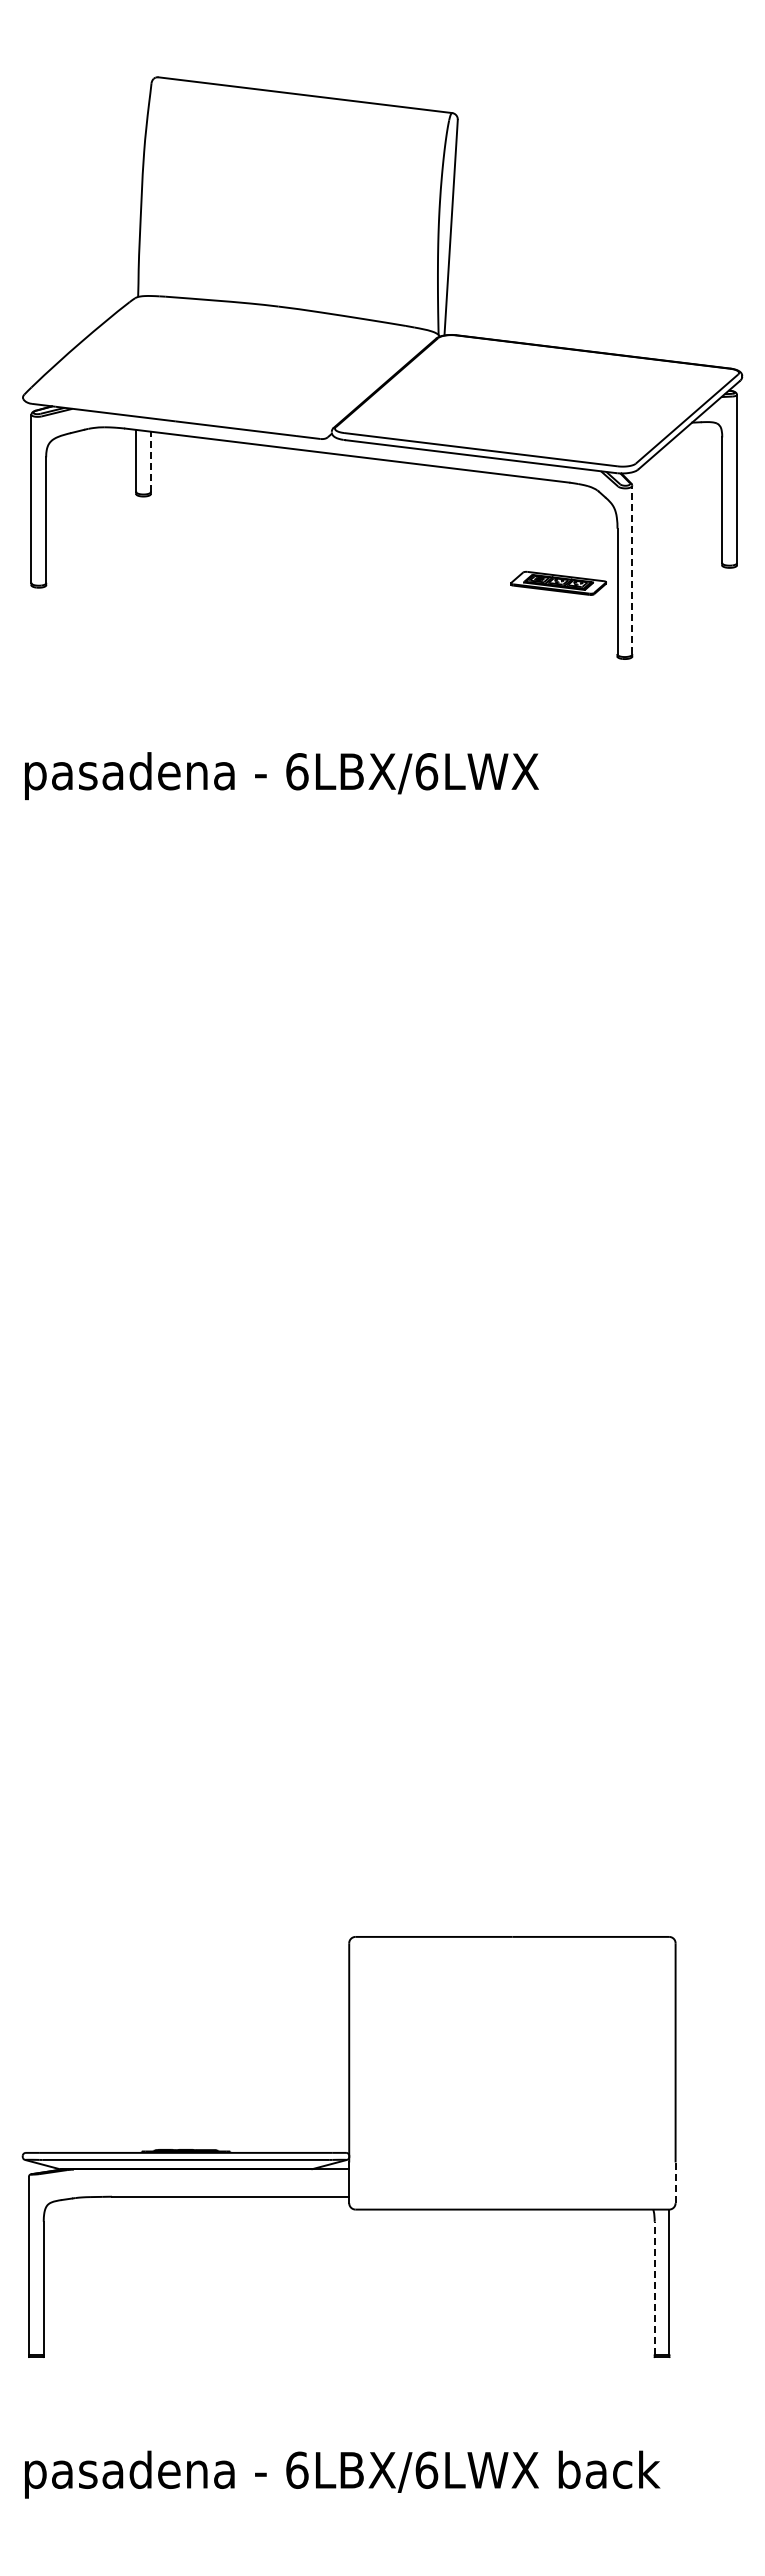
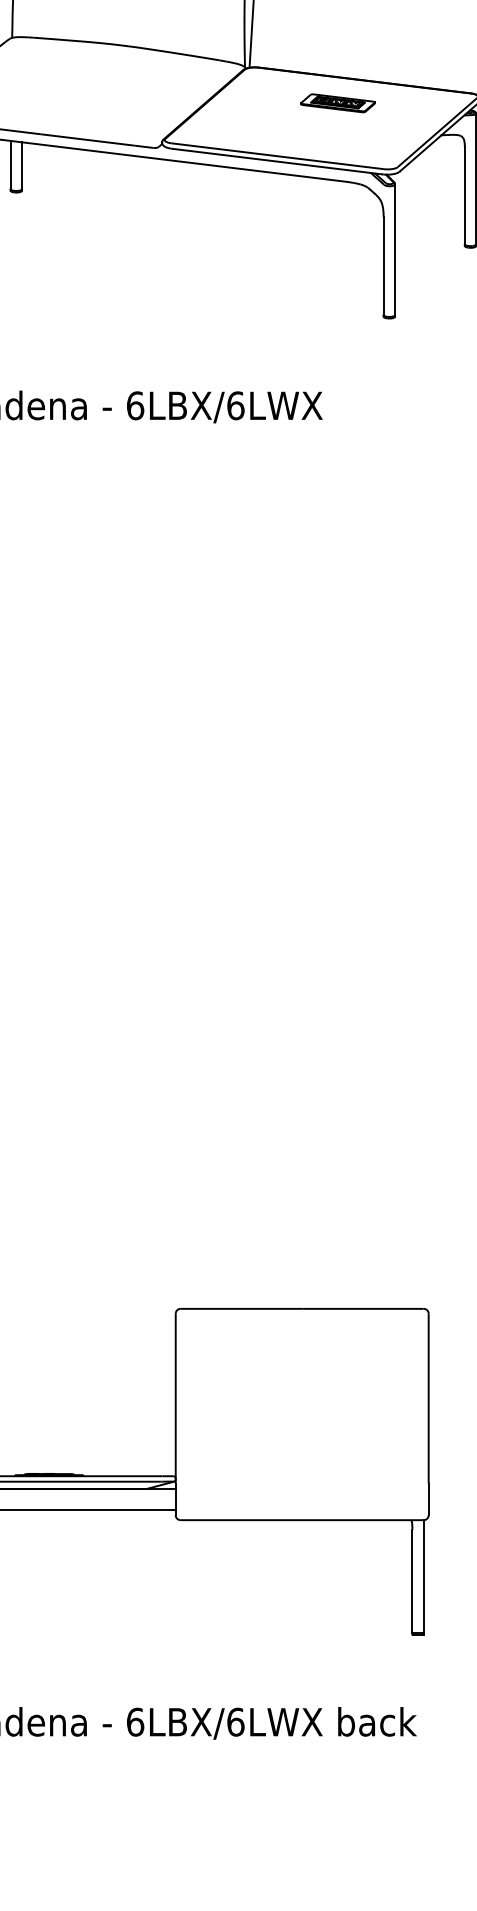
line: (150, 461) -> (21, 165), dashed -> solid
line: (632, 569) -> (395, 249), dashed -> solid
part: (558, 582) -> (337, 102), moved
line: (675, 2182) -> (428, 1499), dashed -> solid
line: (654, 2288) -> (412, 1581), dashed -> solid

